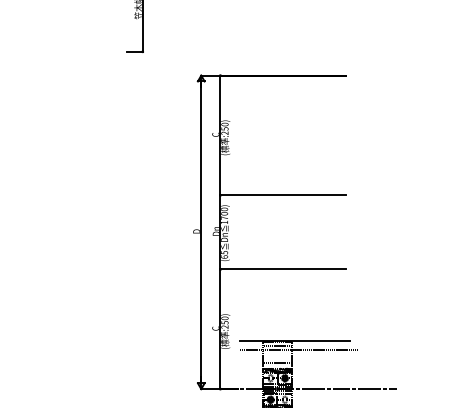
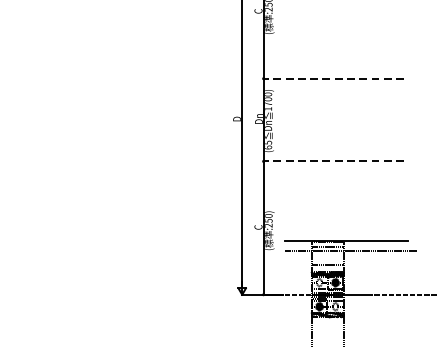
line: (282, 195) -> (332, 78), solid -> dashed
line: (282, 269) -> (332, 161), solid -> dashed

